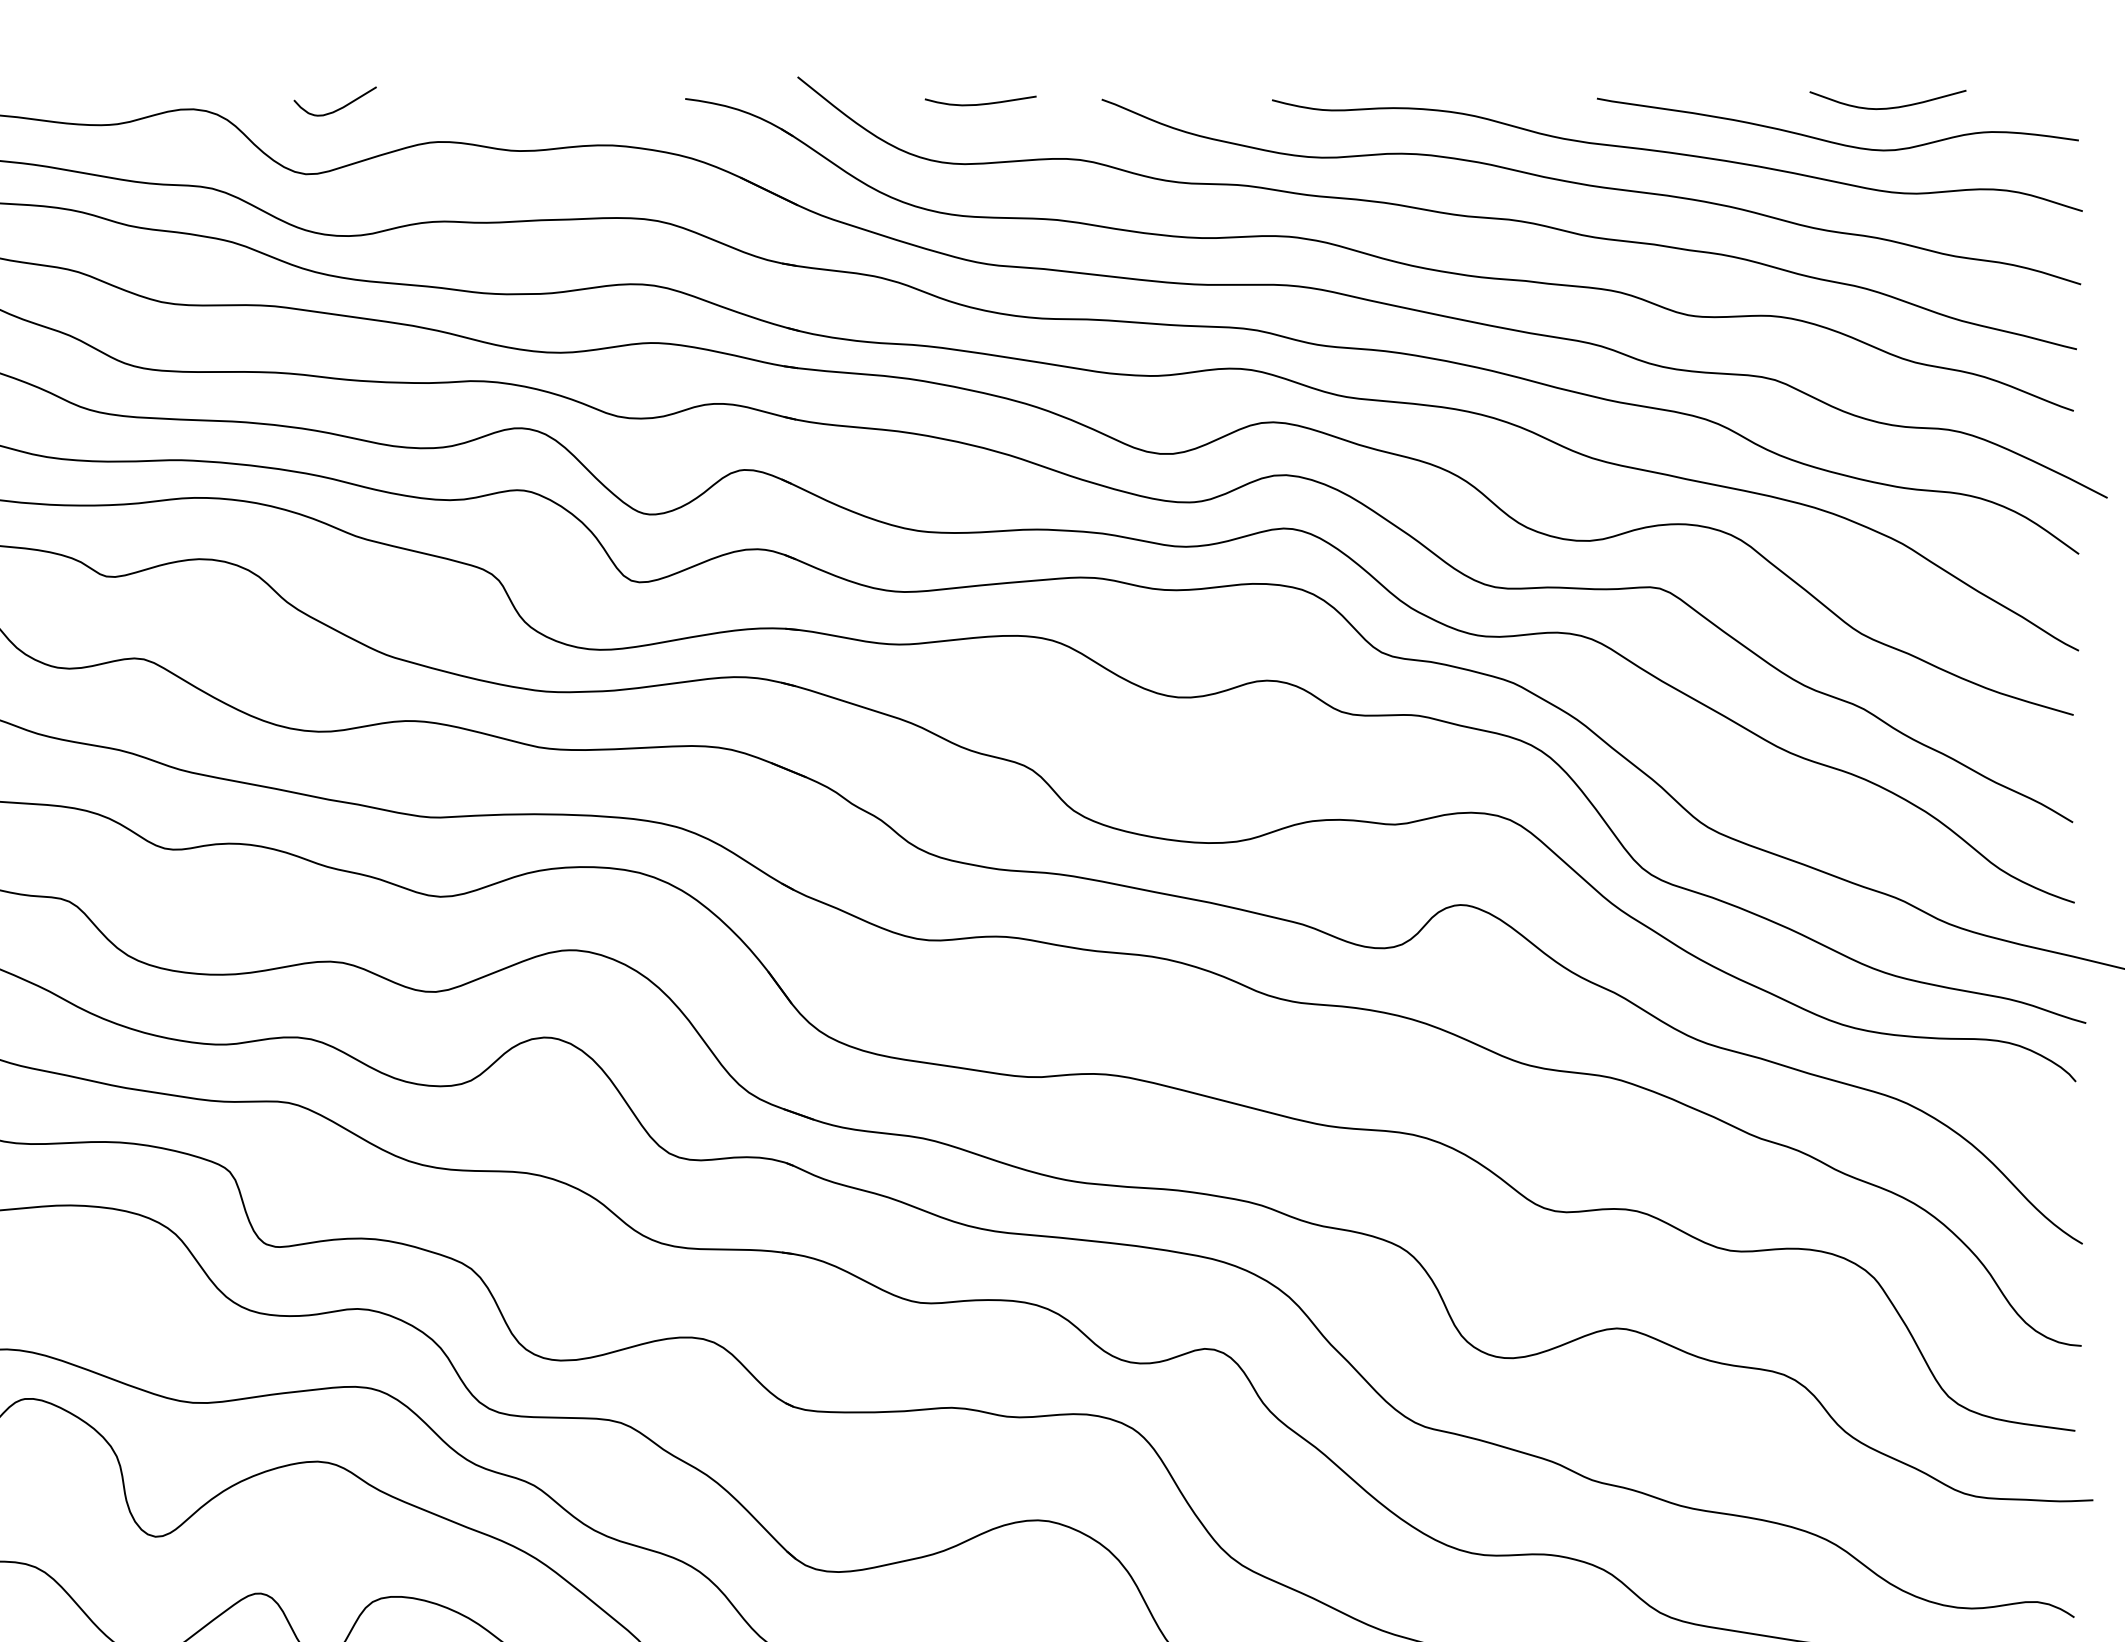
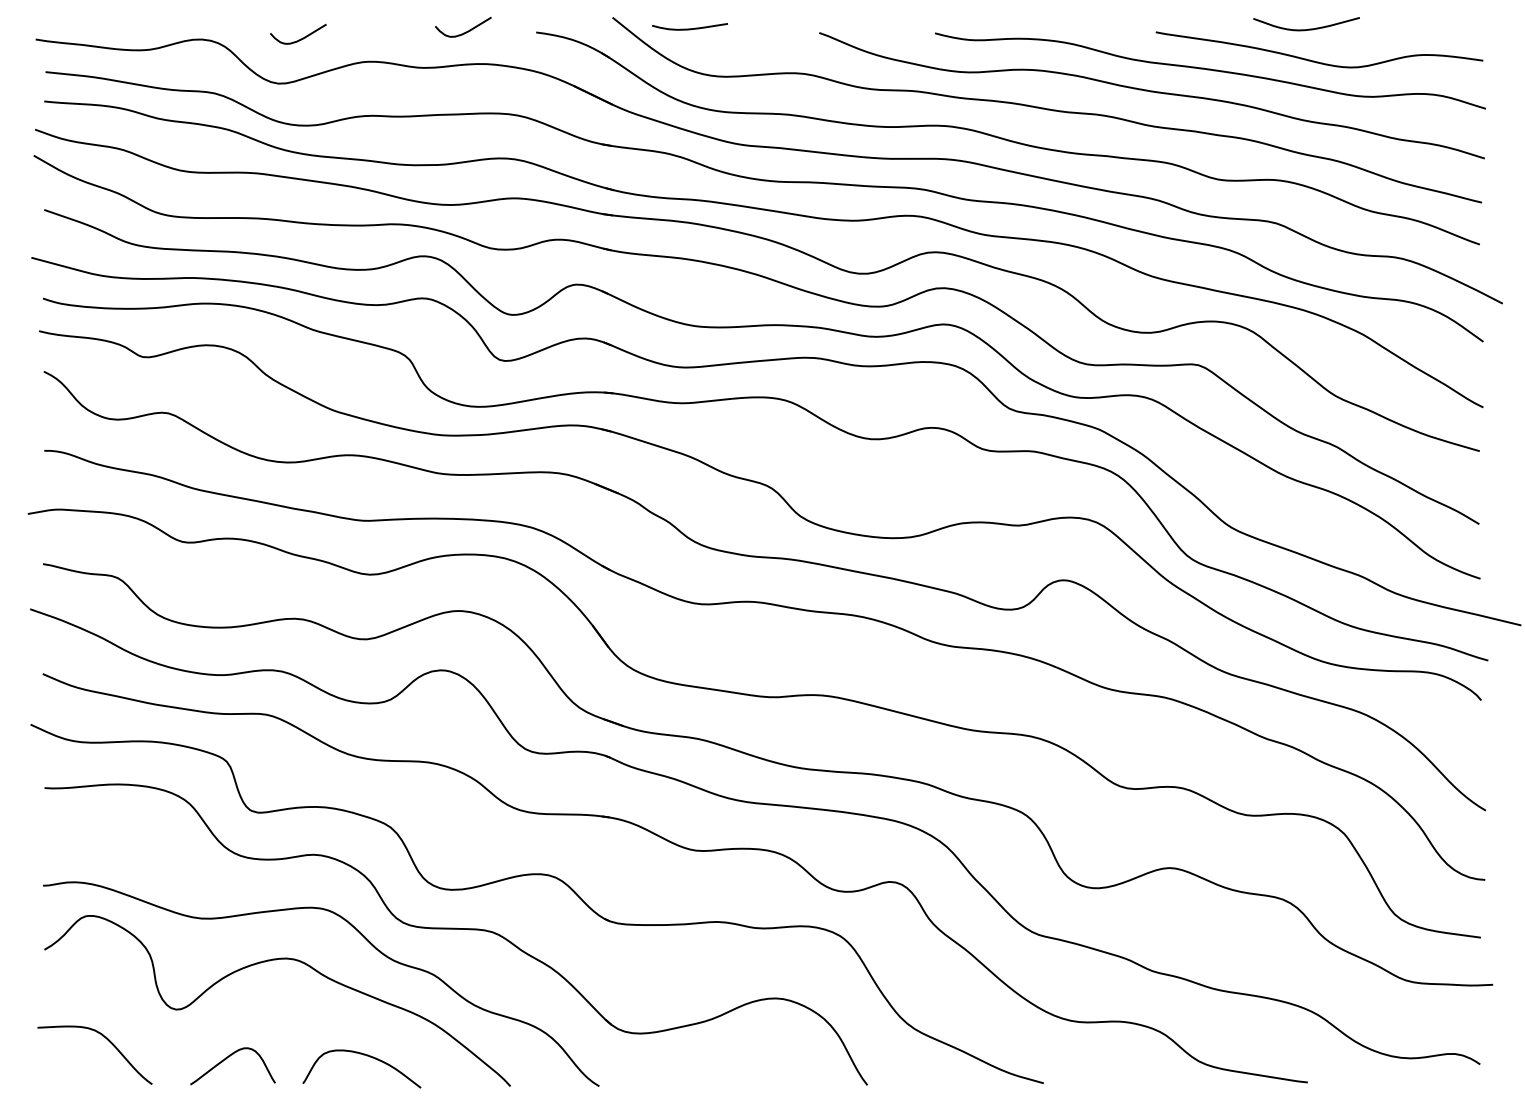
curve: (581, 97) -> (465, 31), added
curve: (979, 103) -> (689, 28), moved
curve: (1890, 106) -> (1308, 28), moved

